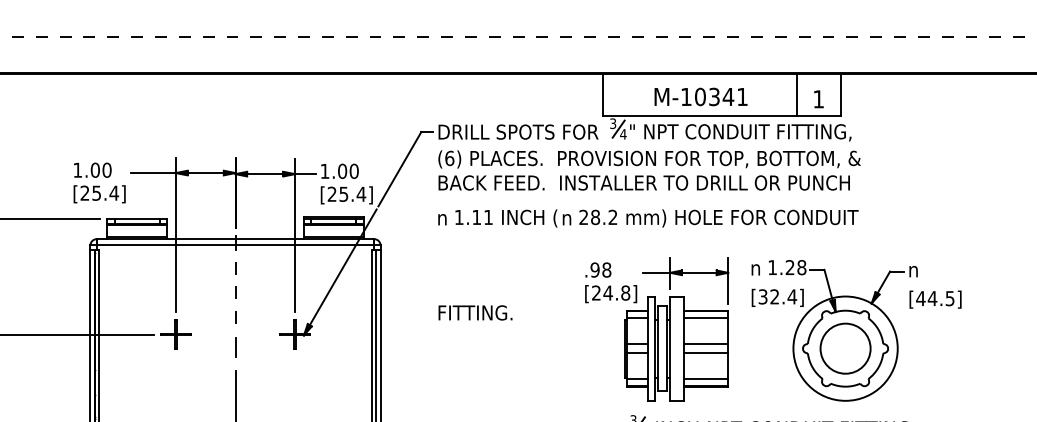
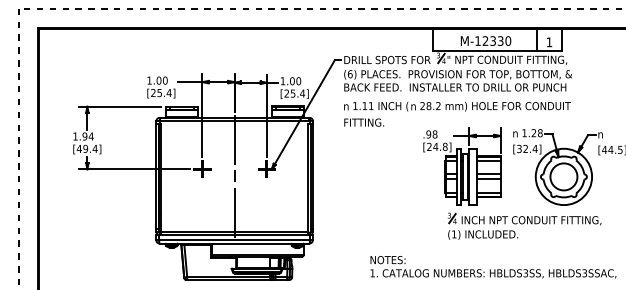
text: (720, 95) -> (496, 40), M-10341 -> M-12330
line: (235, 286) -> (234, 143), dashed -> solid
text: (476, 312) -> (364, 122), moved

